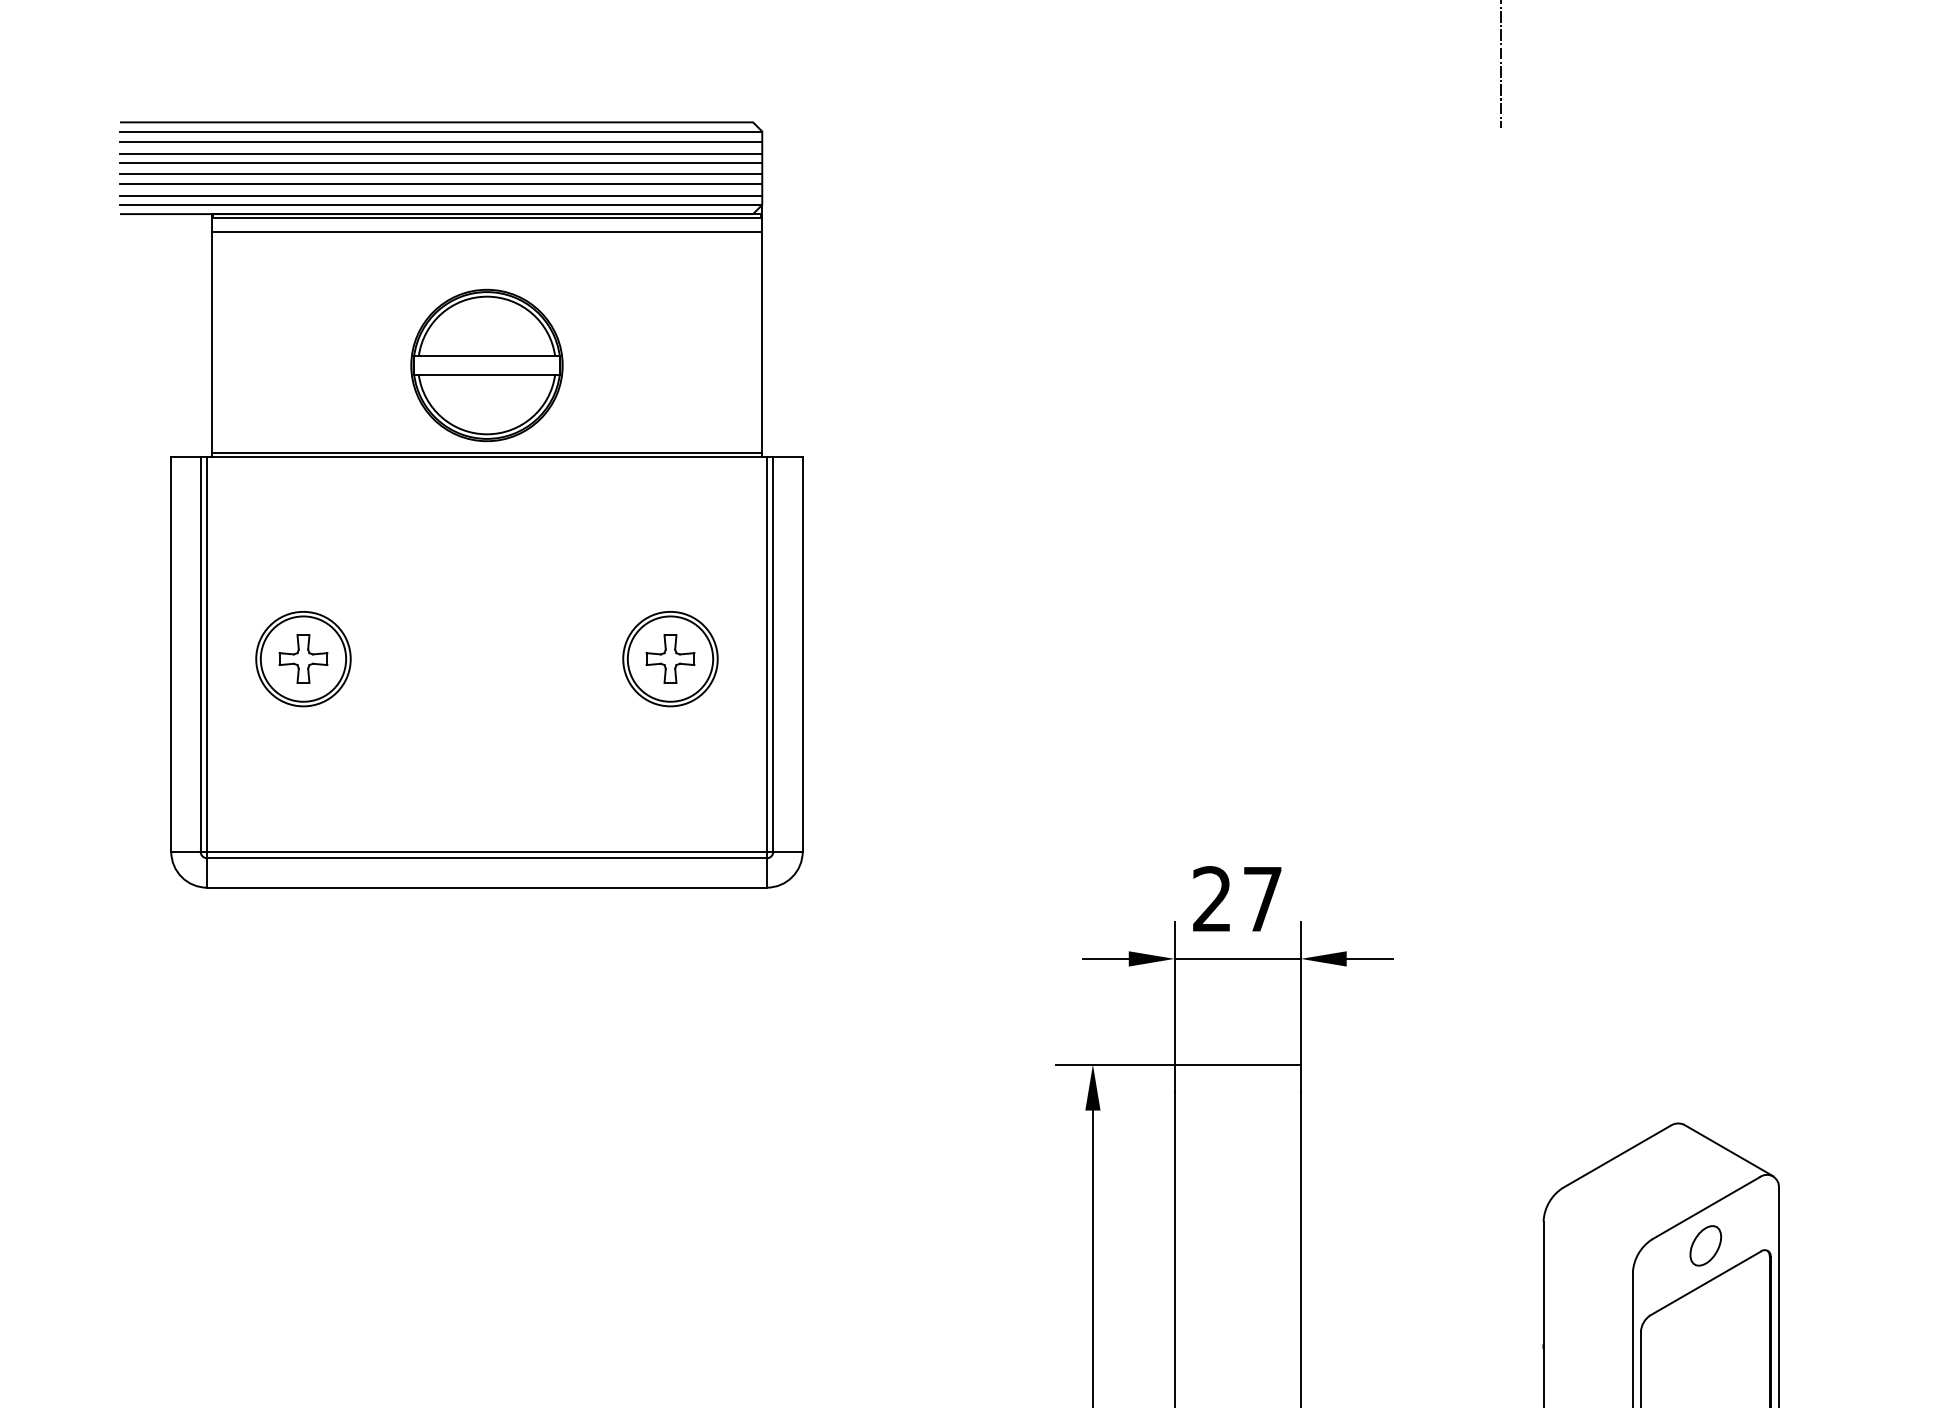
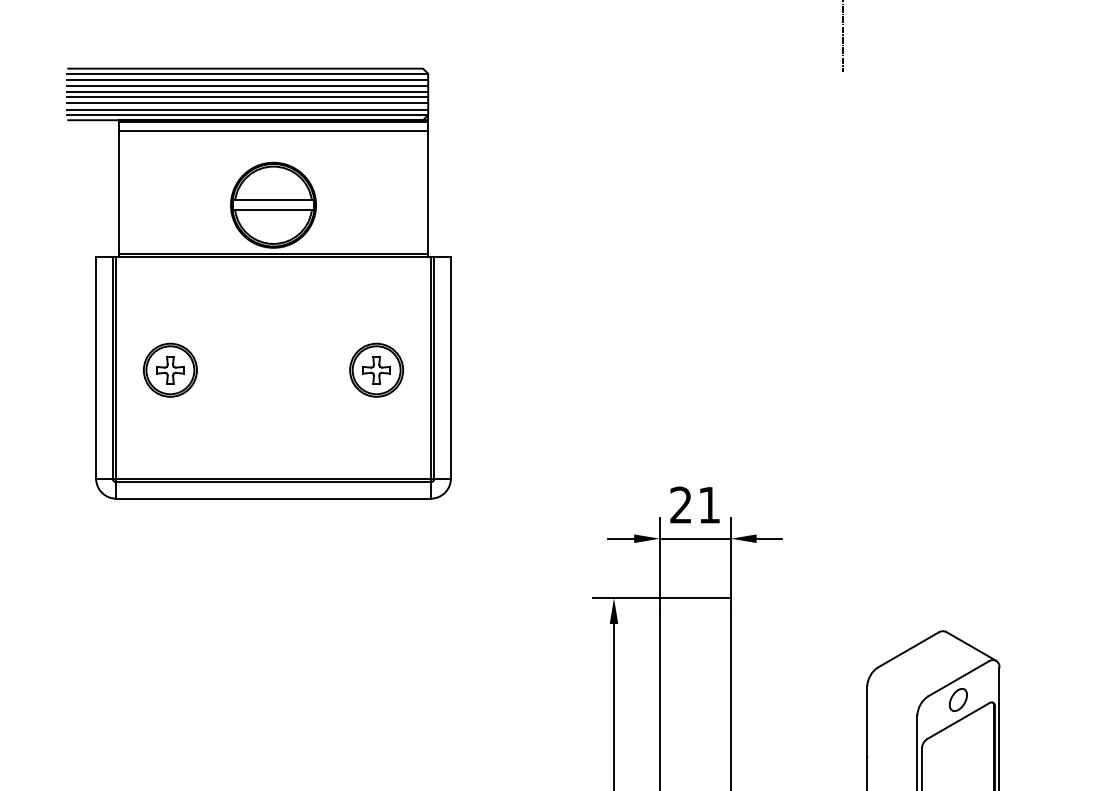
text: (1262, 899) -> (709, 505), 27 -> 21

